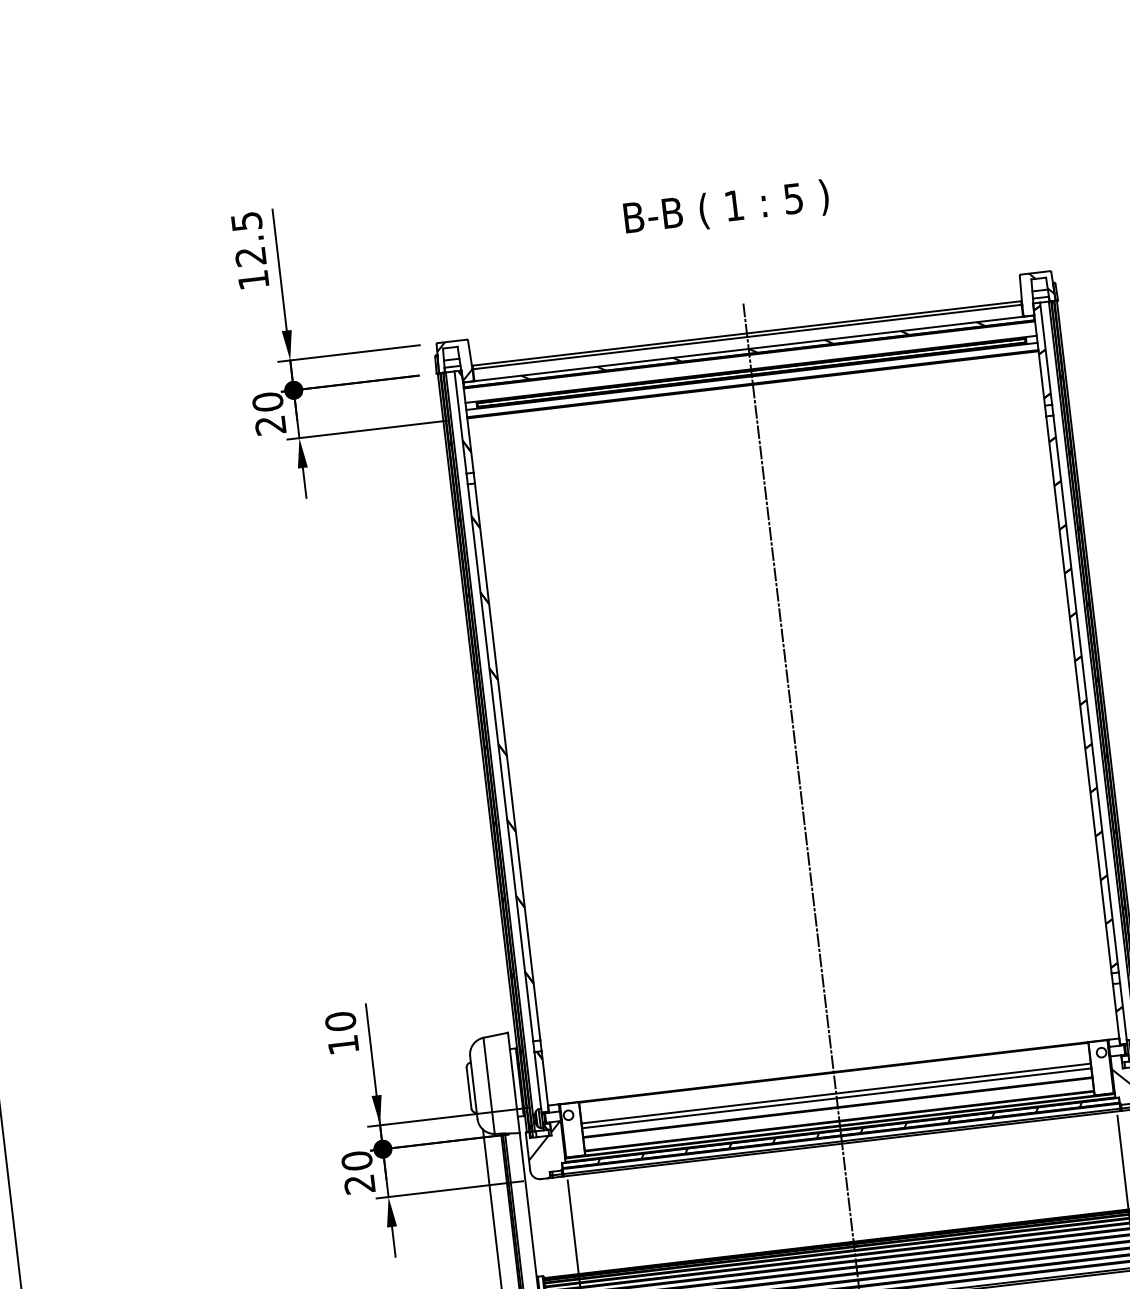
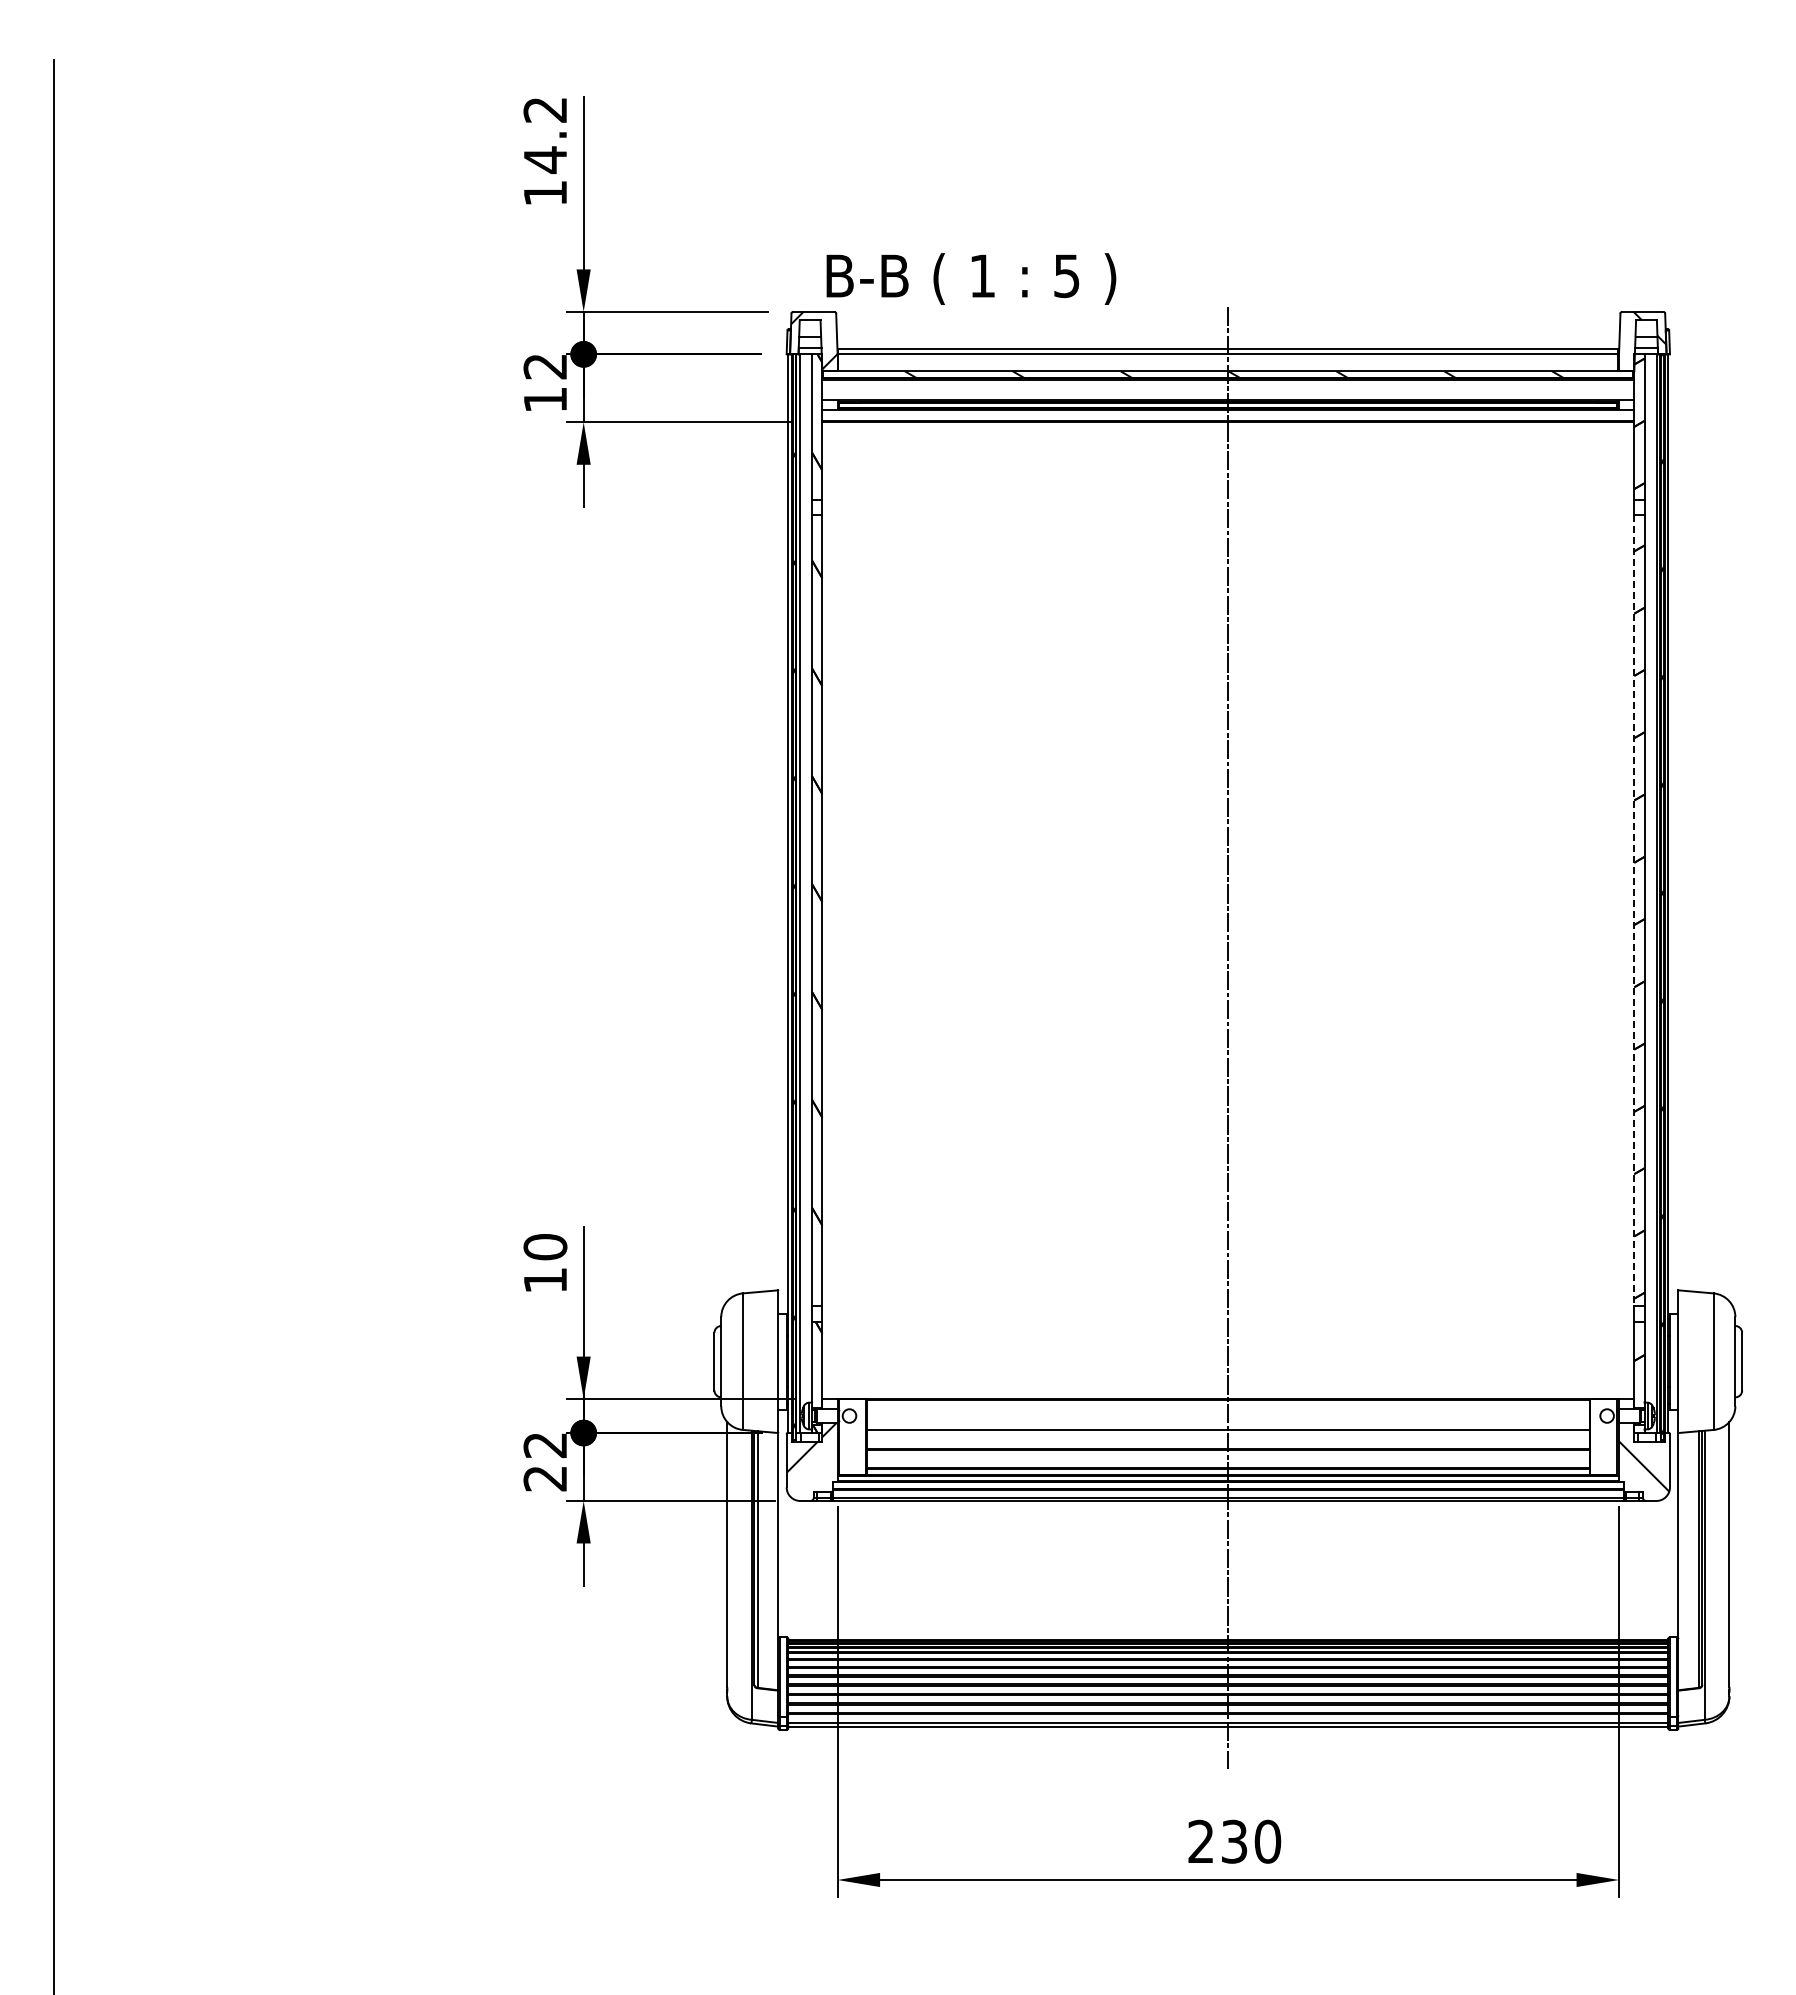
text: (726, 208) -> (971, 278), moved
text: (248, 239) -> (545, 135), 12.5 -> 14.2
text: (269, 413) -> (545, 382), 20 -> 12
line: (1079, 694) -> (1634, 910), solid -> dashed
line: (836, 1098) -> (1228, 1436), removed
hatch: (839, 1133) -> (1226, 1485), removed
text: (357, 1161) -> (545, 1445), 20 -> 22

